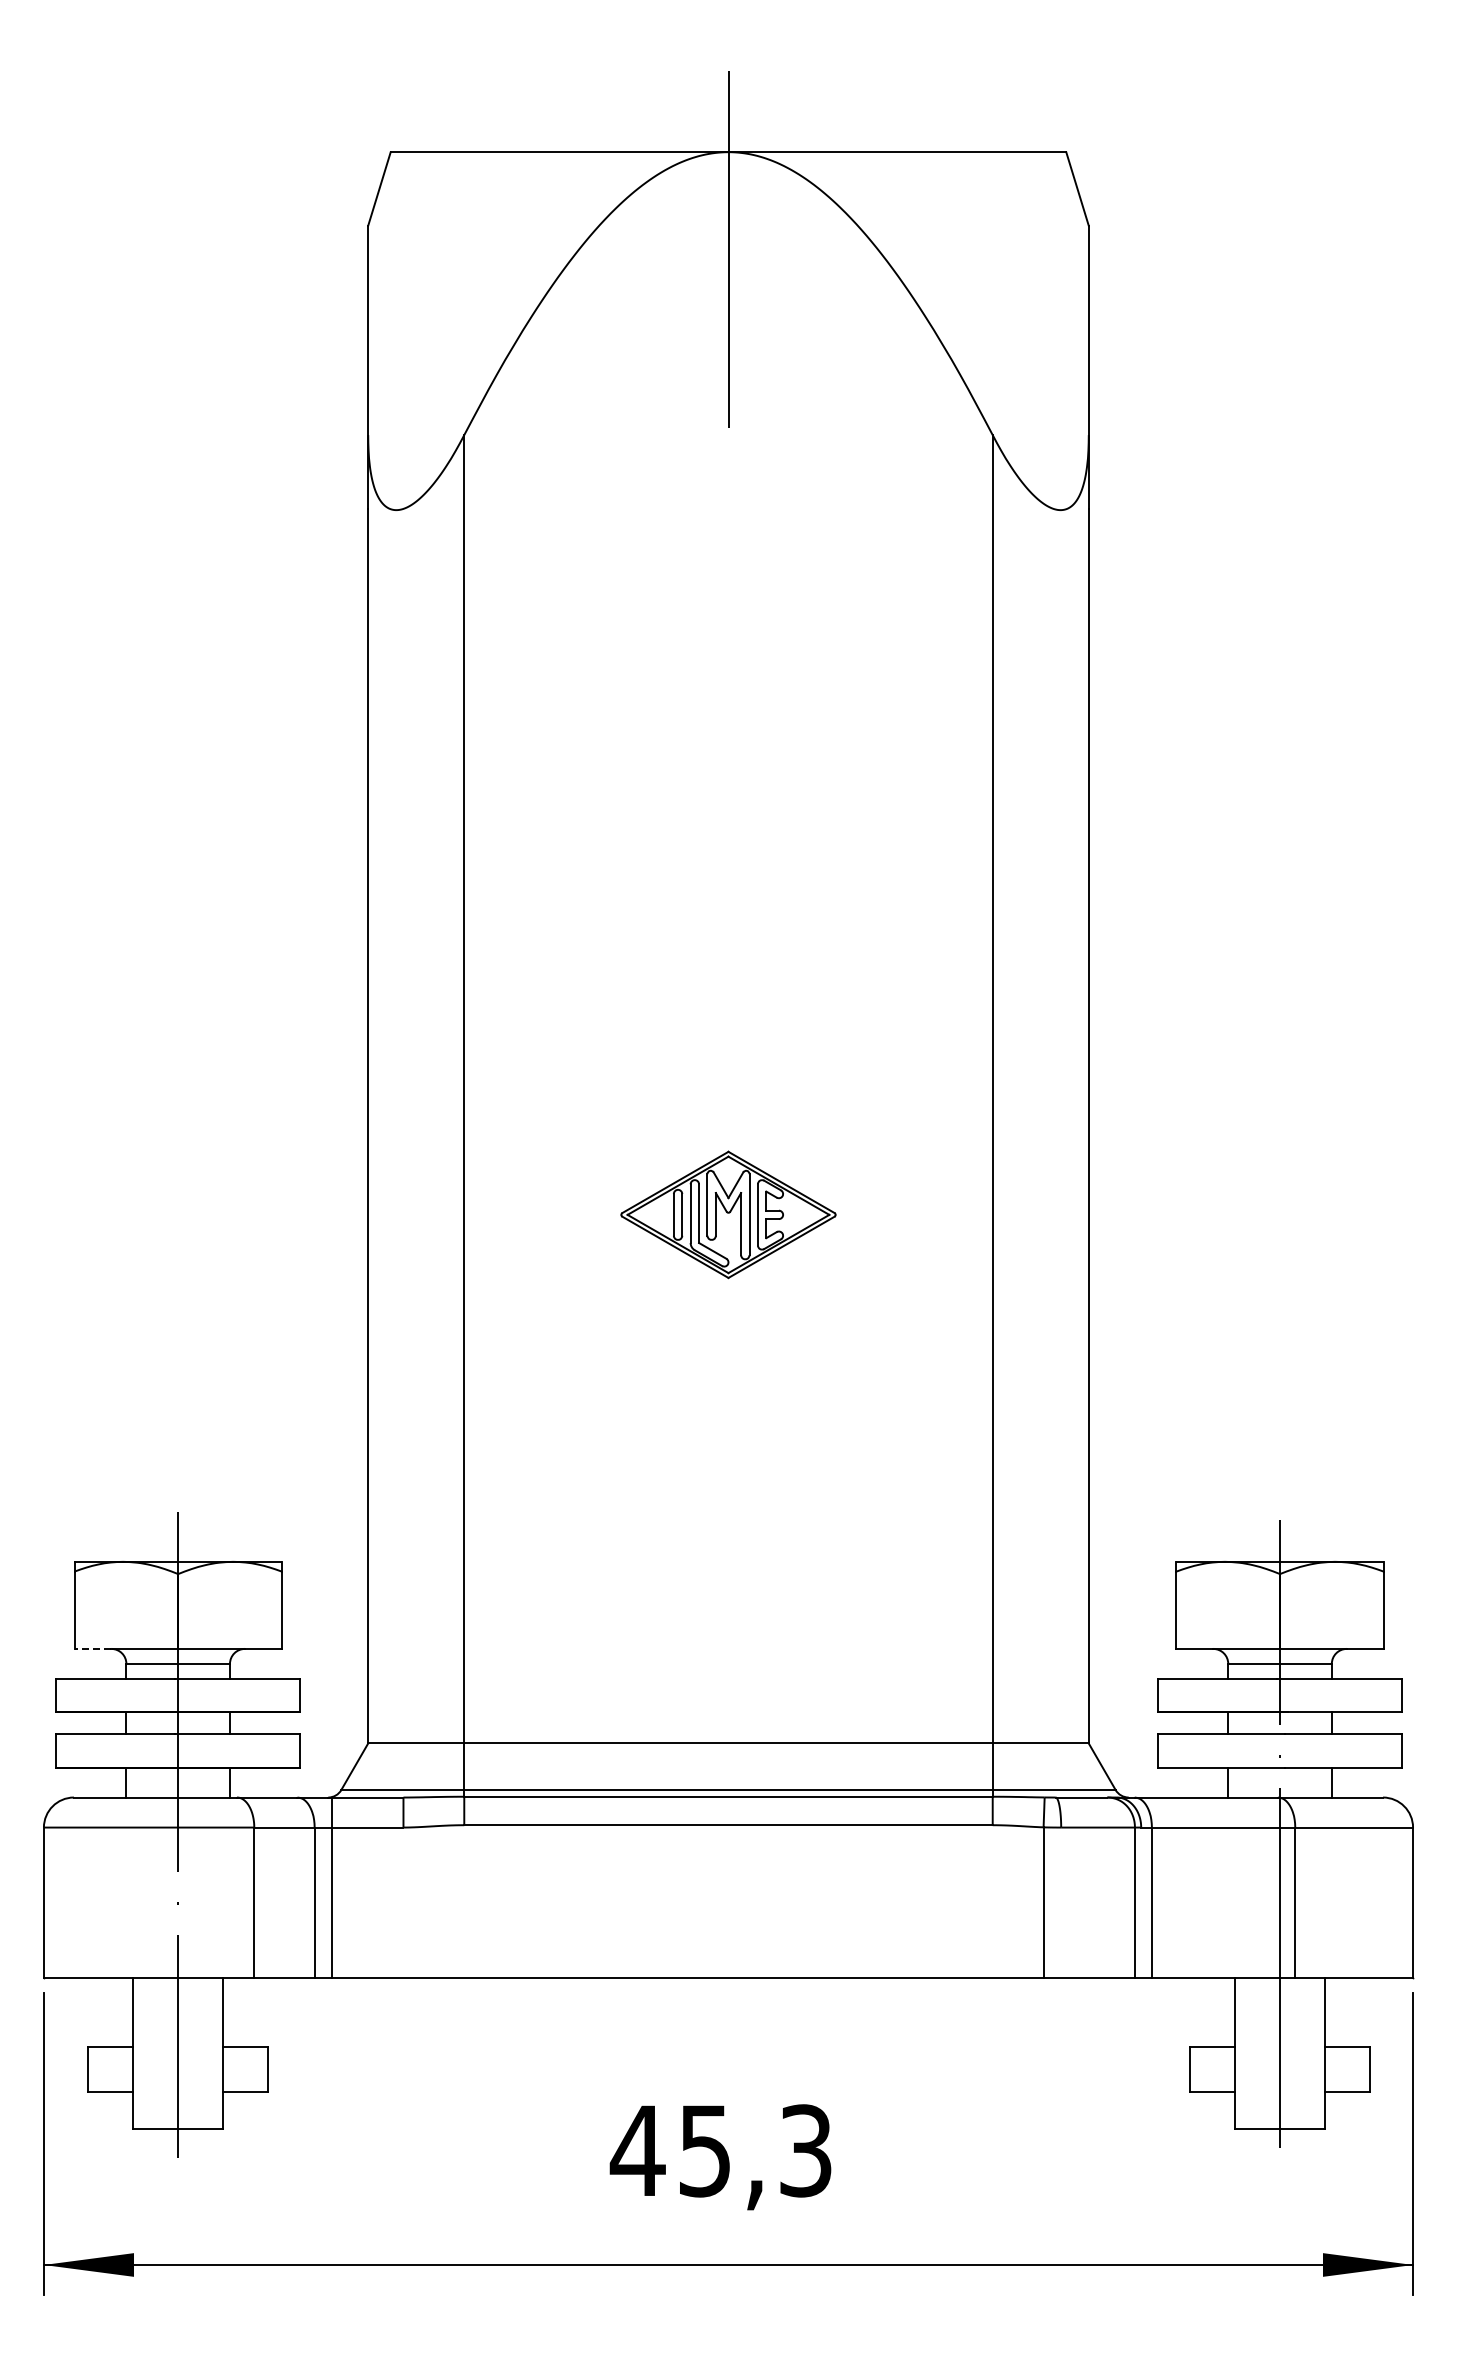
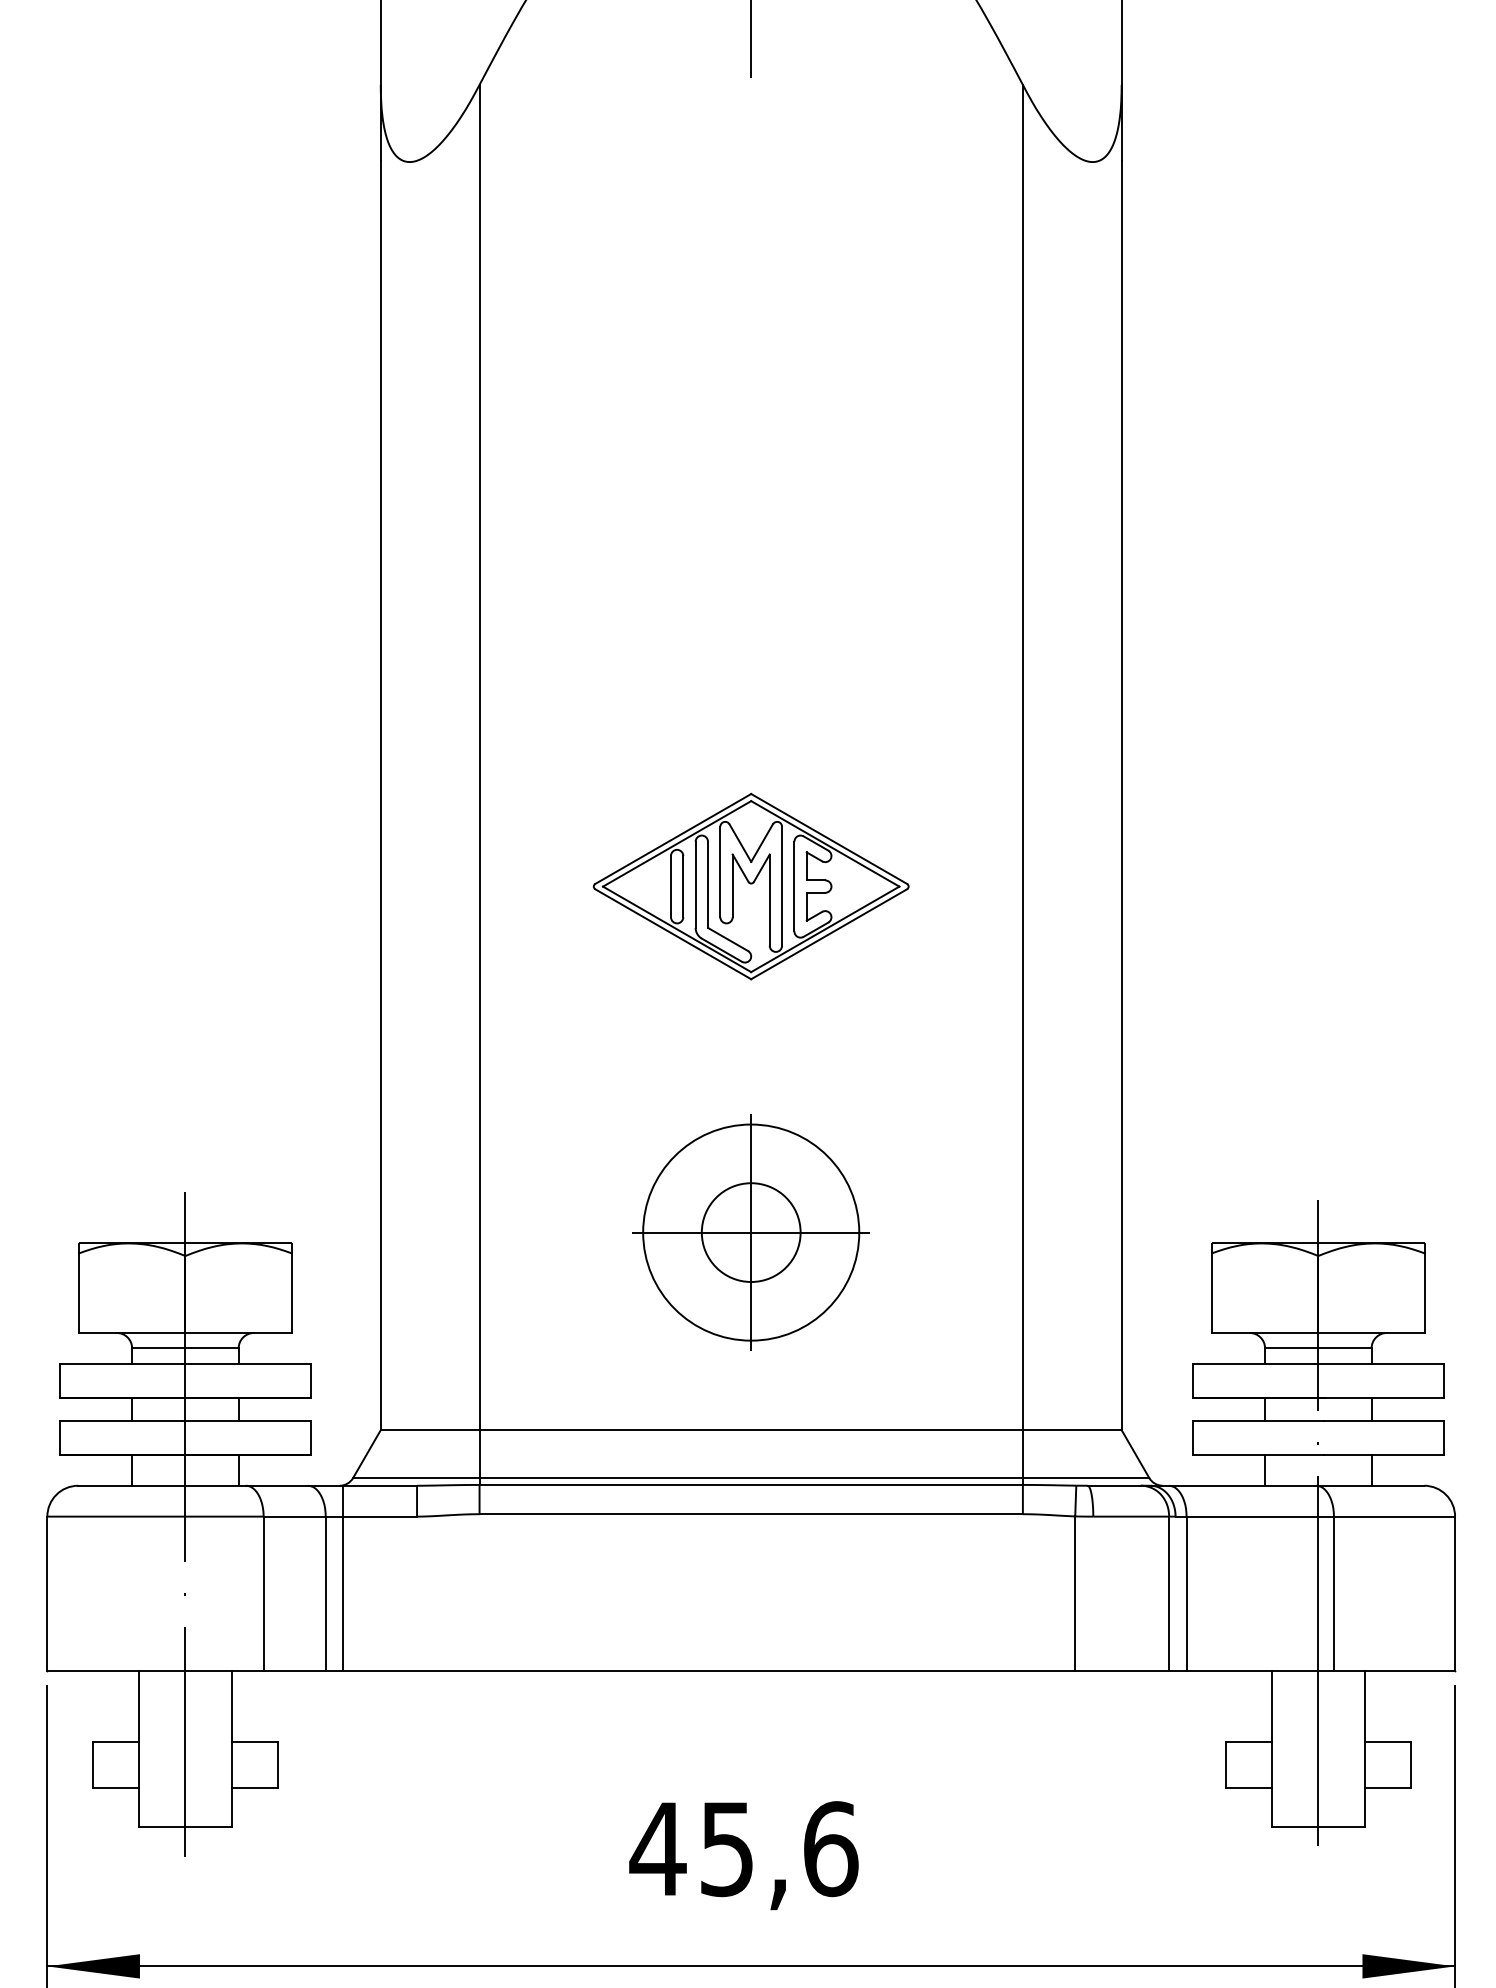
part: (728, 1214) -> (751, 886), size x1.43
part: (728, 1551) -> (751, 1232), added
line: (92, 1648) -> (97, 1332), dashed -> solid
text: (806, 2150) -> (831, 1848), 45,3 -> 45,6

